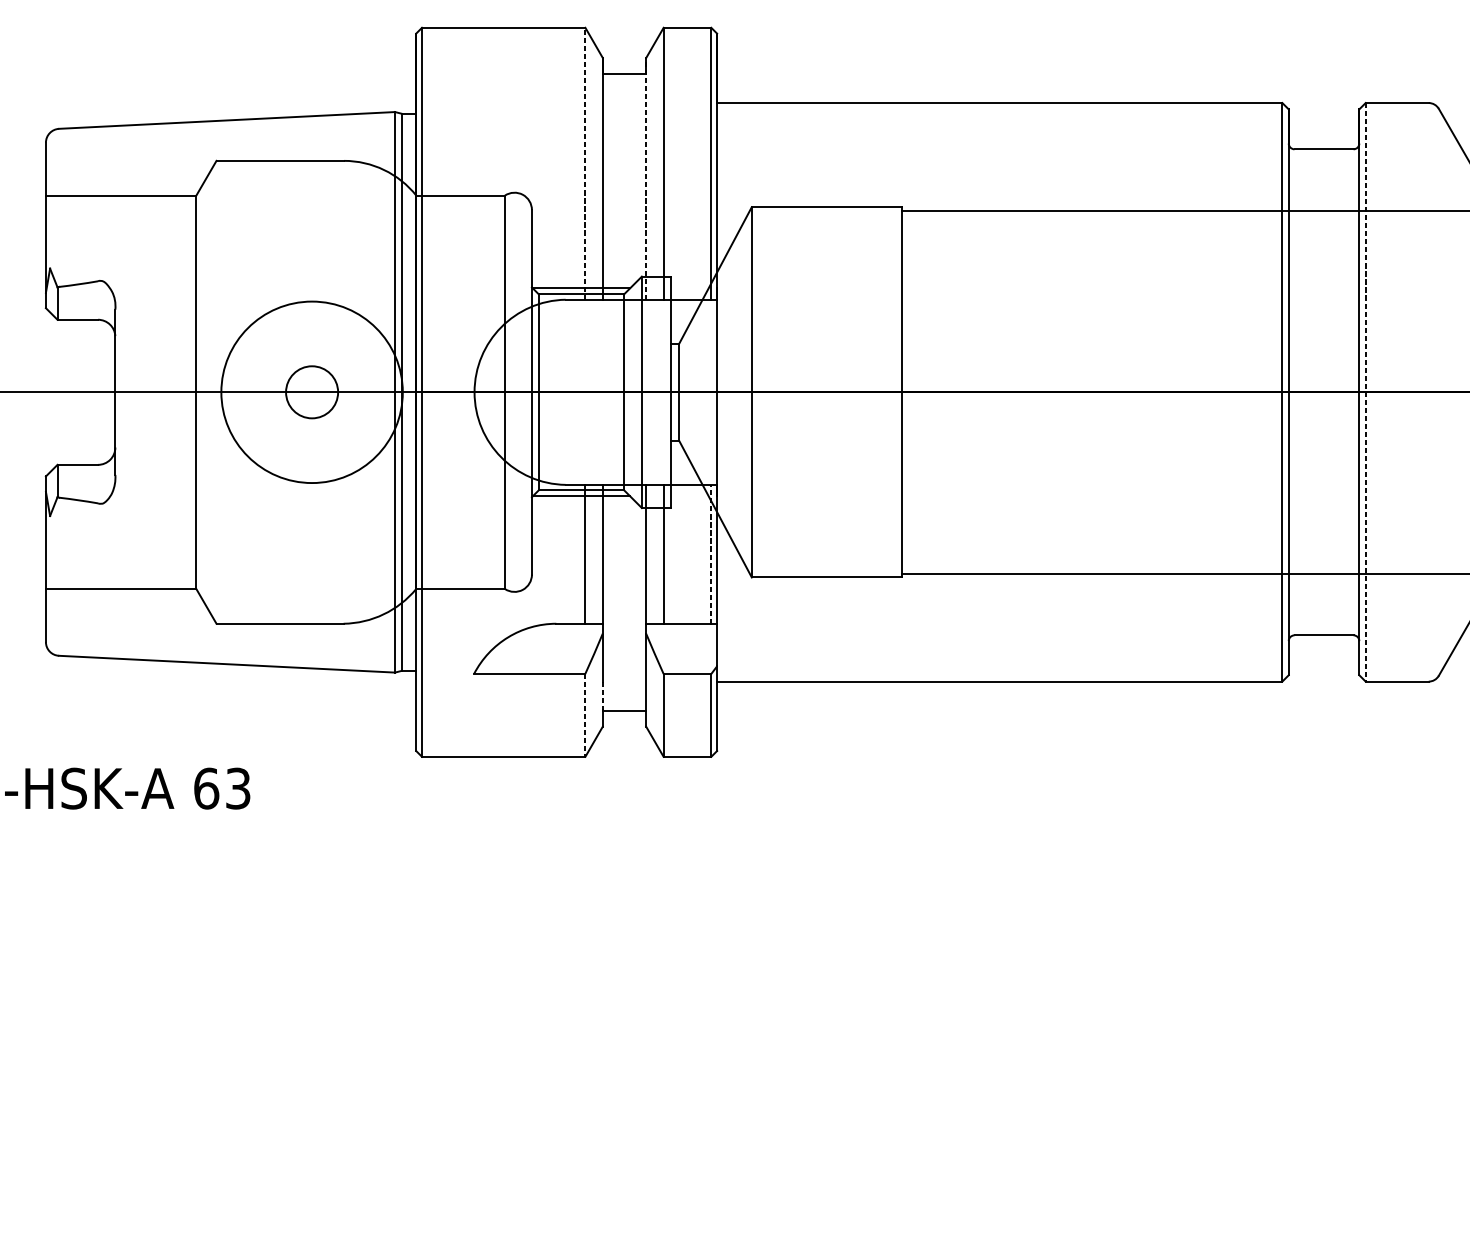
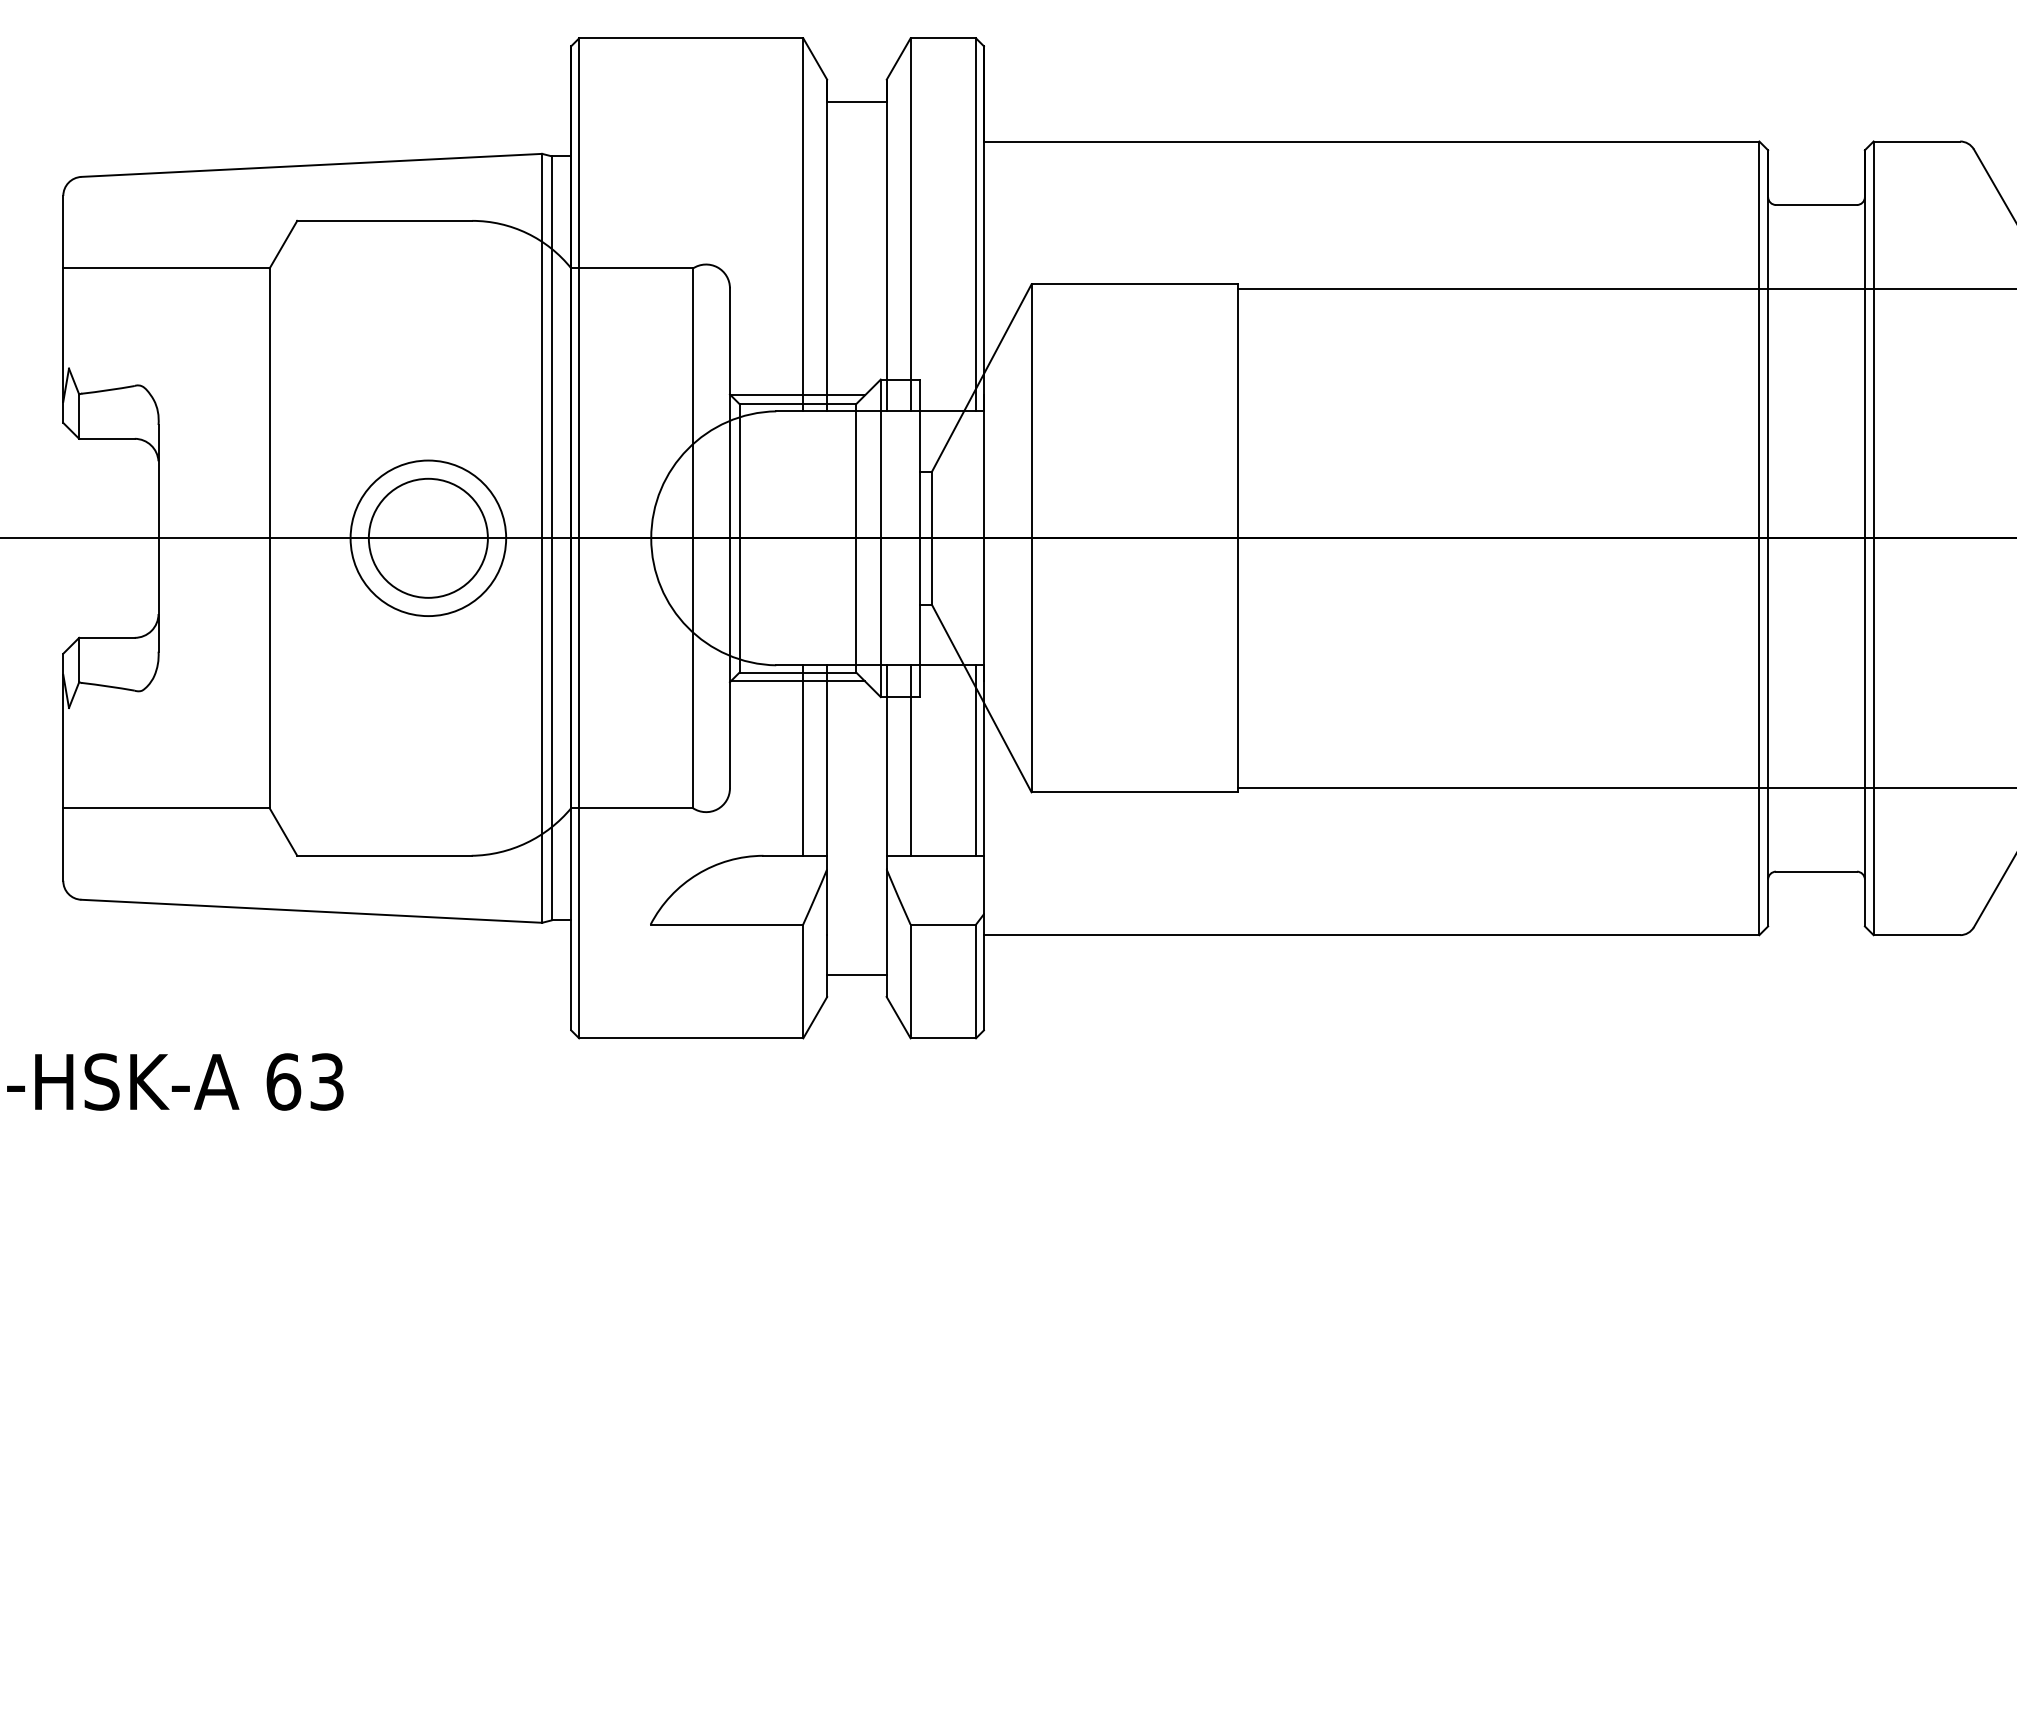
line: (585, 163) -> (803, 224), dashed -> solid
line: (646, 178) -> (886, 245), dashed -> solid
circle: (311, 391) -> (427, 537), size x1.67
circle: (312, 392) -> (428, 538), size x0.62
line: (1365, 392) -> (1873, 538), dashed -> solid
line: (711, 554) -> (976, 760), dashed -> solid
line: (603, 695) -> (827, 954), dashed -> solid
line: (585, 715) -> (803, 981), dashed -> solid

